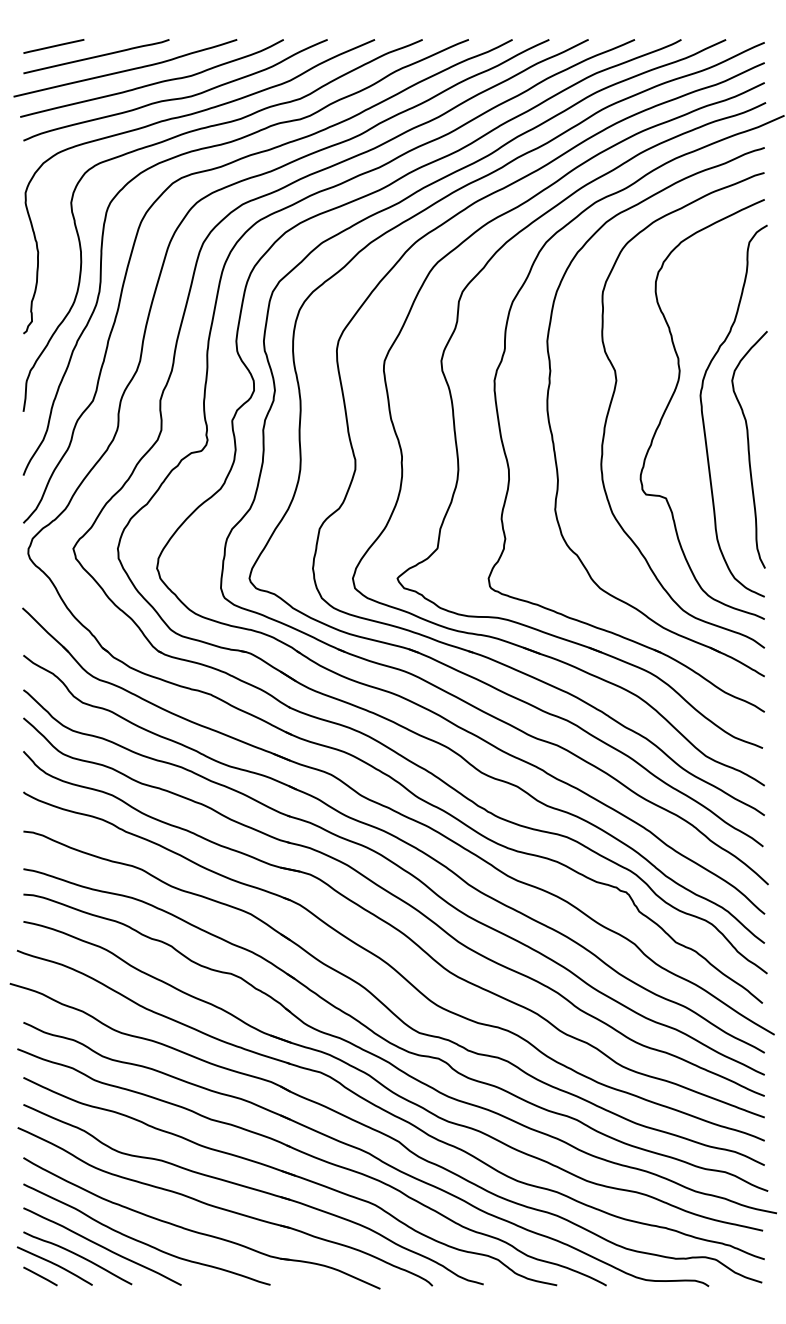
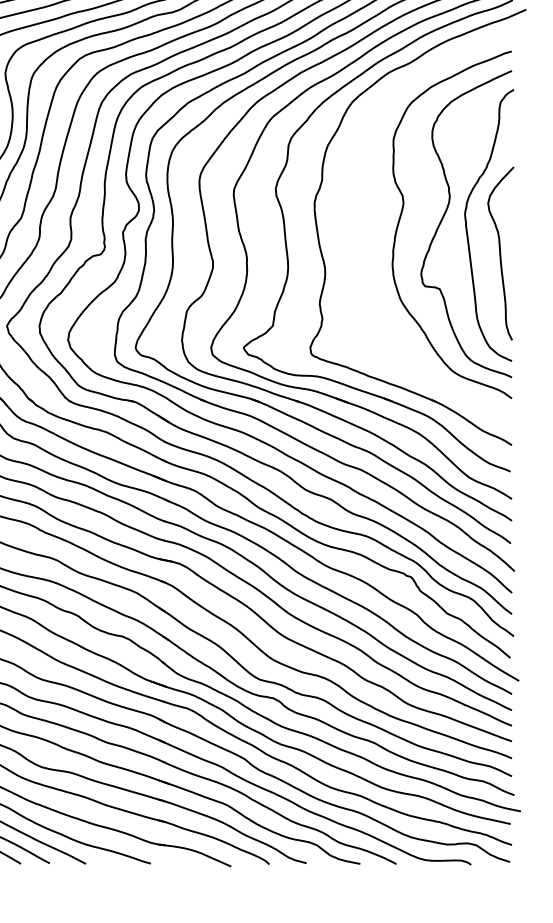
part: (553, 436) -> (357, 243), removed

